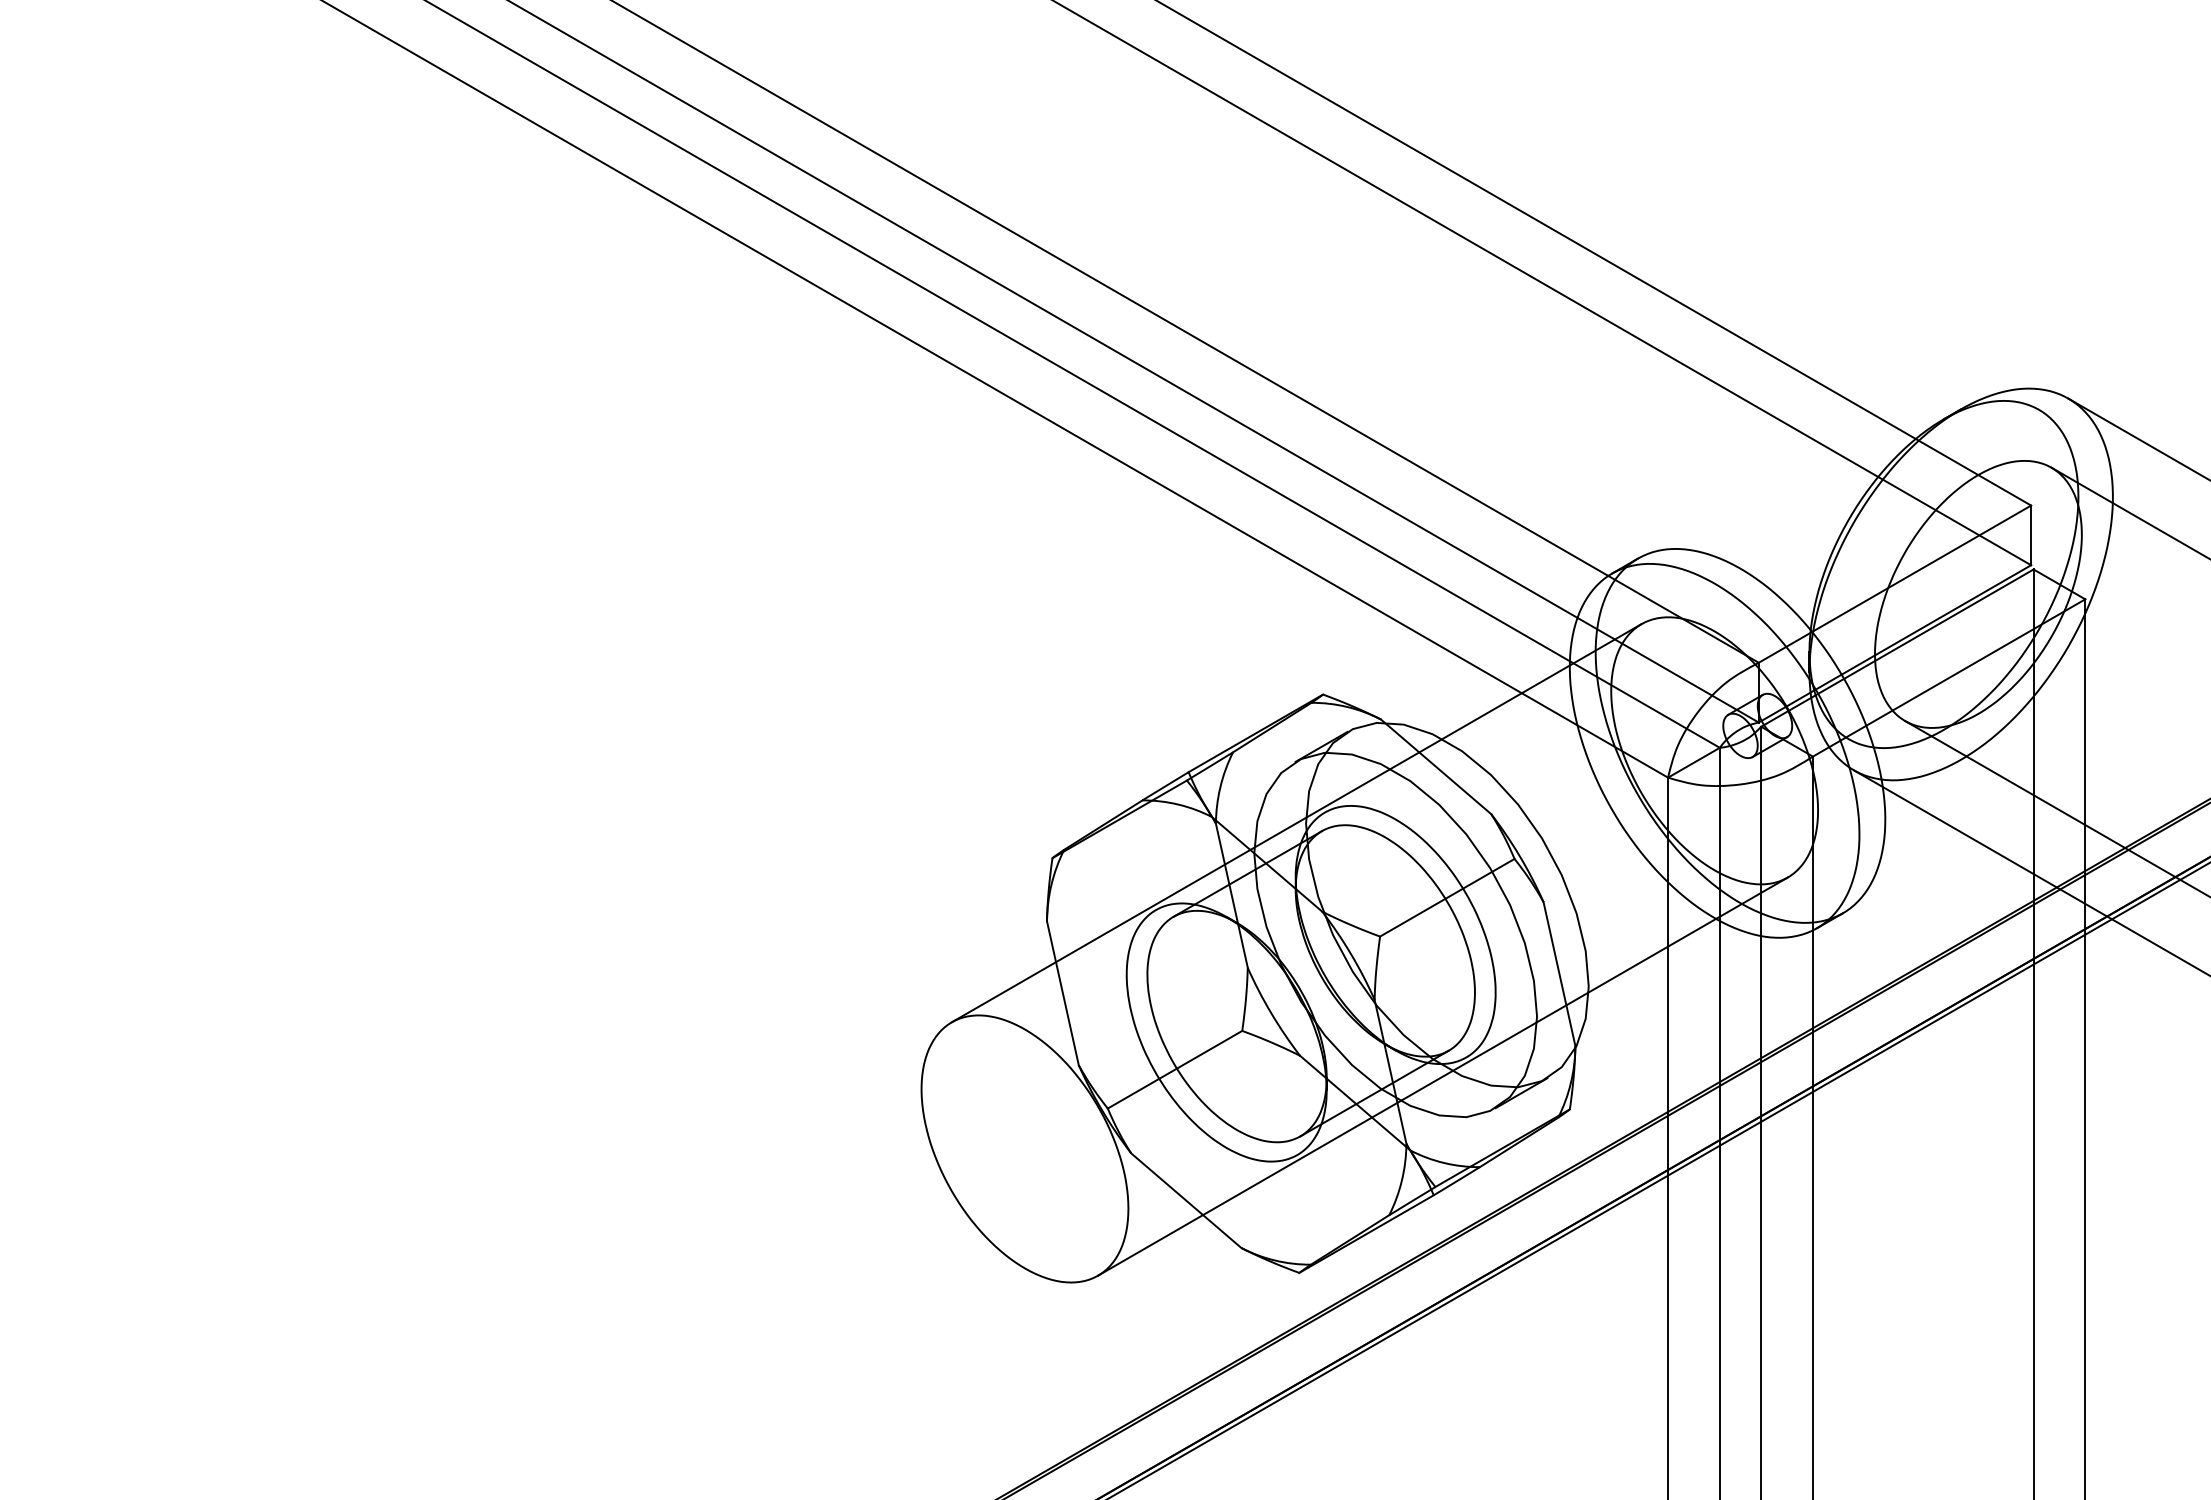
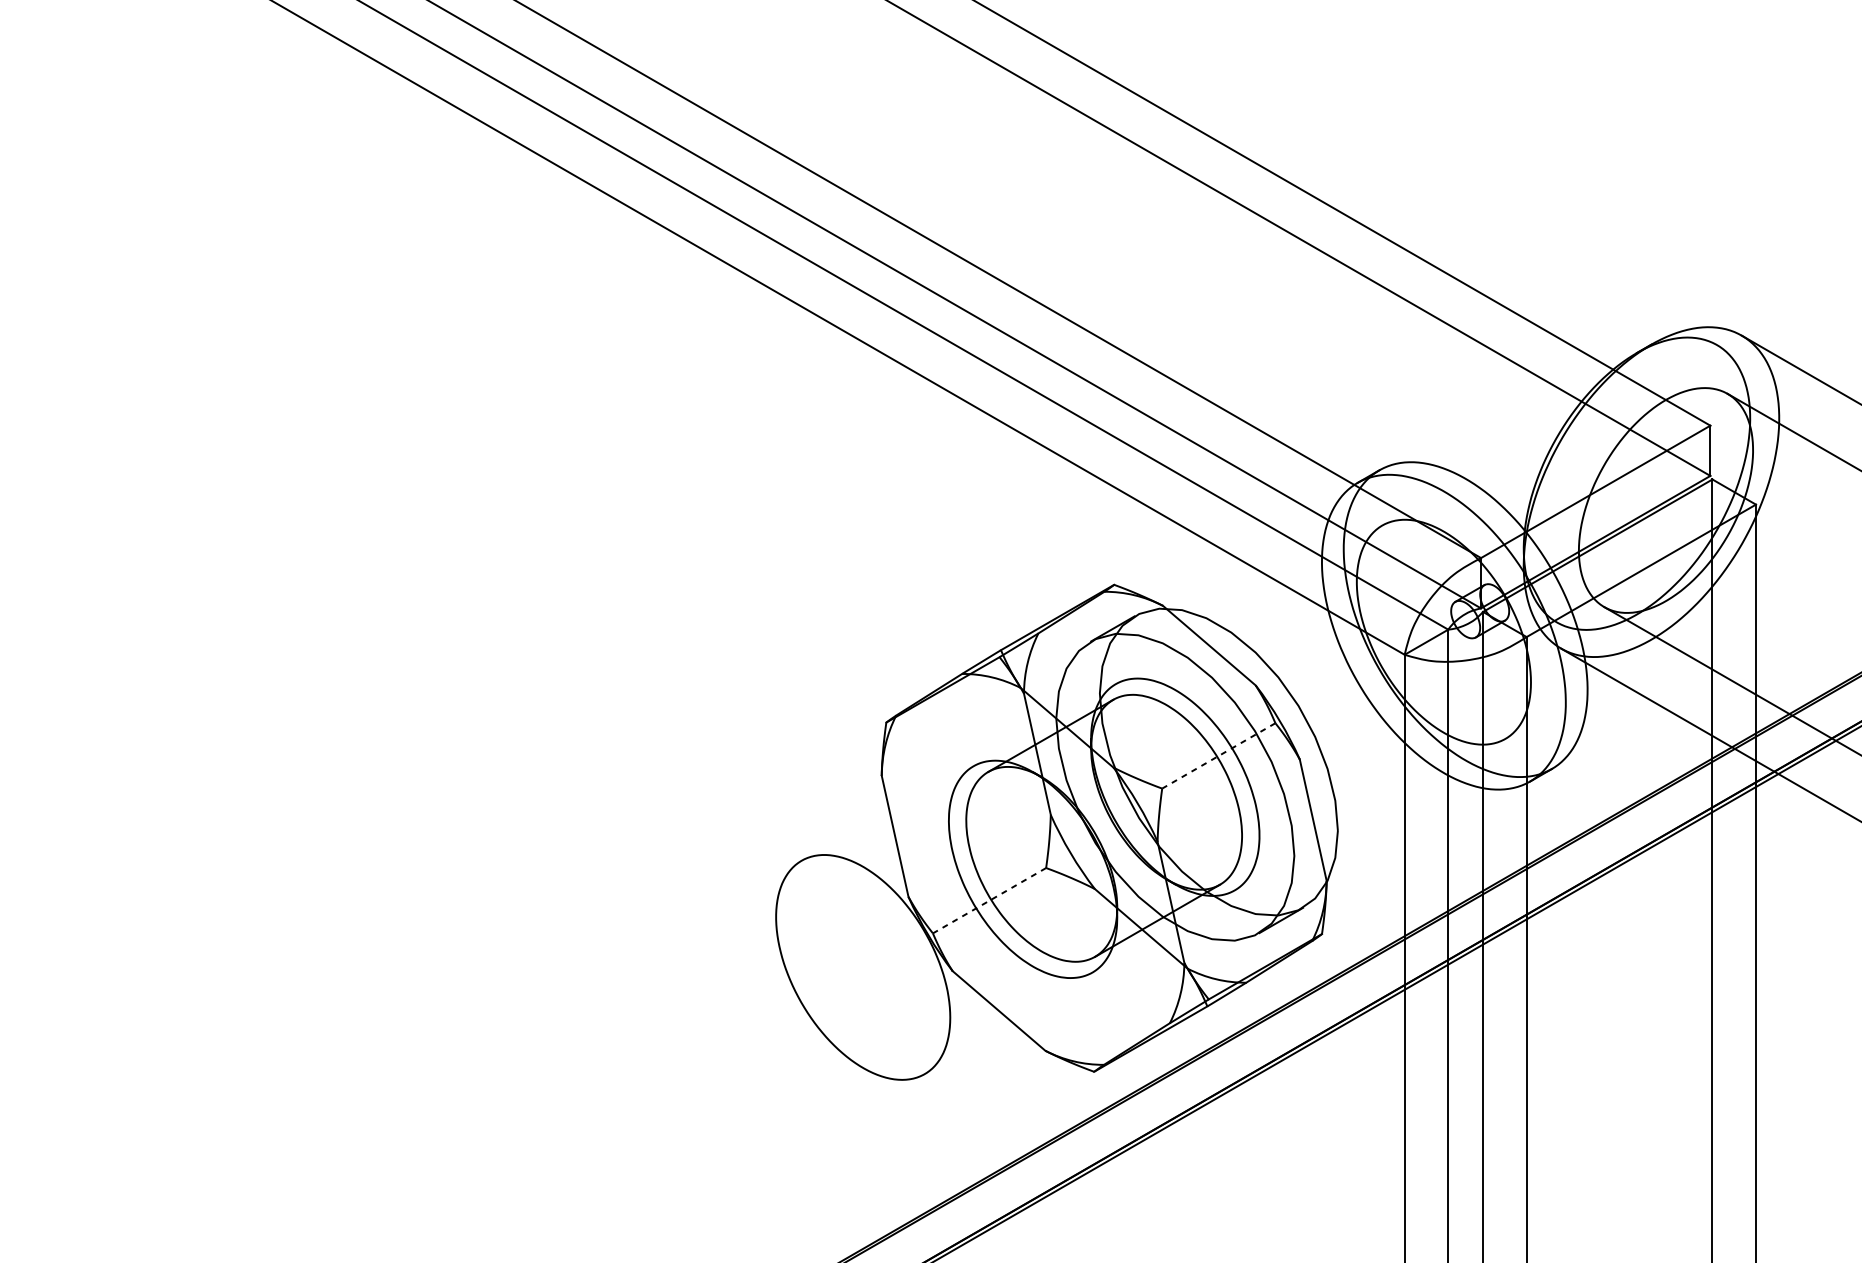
line: (1296, 823) -> (1091, 693), removed
line: (1447, 897) -> (1218, 755), solid -> dashed
line: (1175, 1069) -> (989, 900), solid -> dashed
line: (1442, 1076) -> (1214, 906), removed

